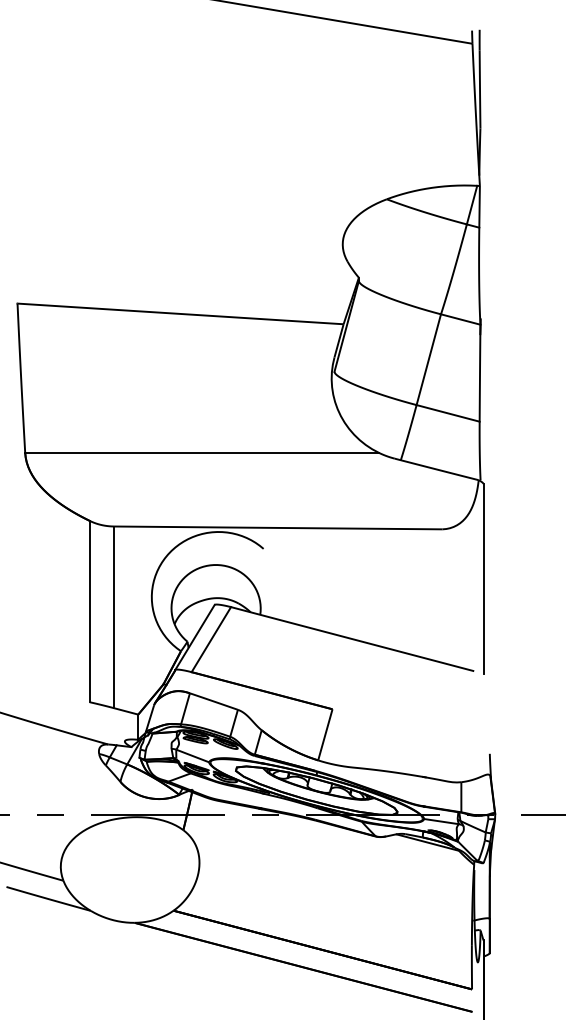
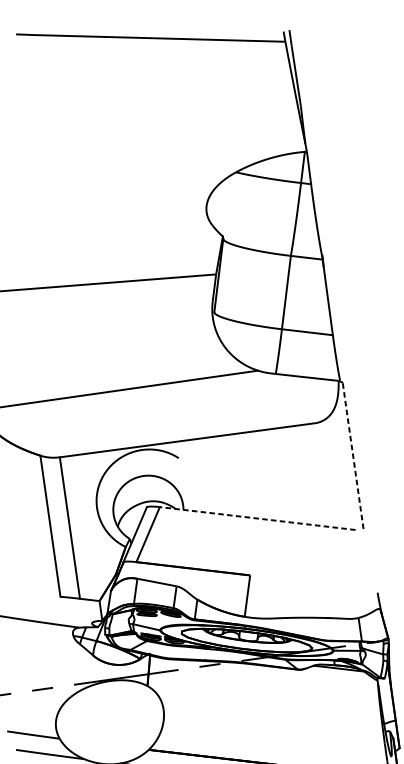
line: (483, 578) -> (353, 456), solid -> dashed
line: (351, 638) -> (257, 518), solid -> dashed

